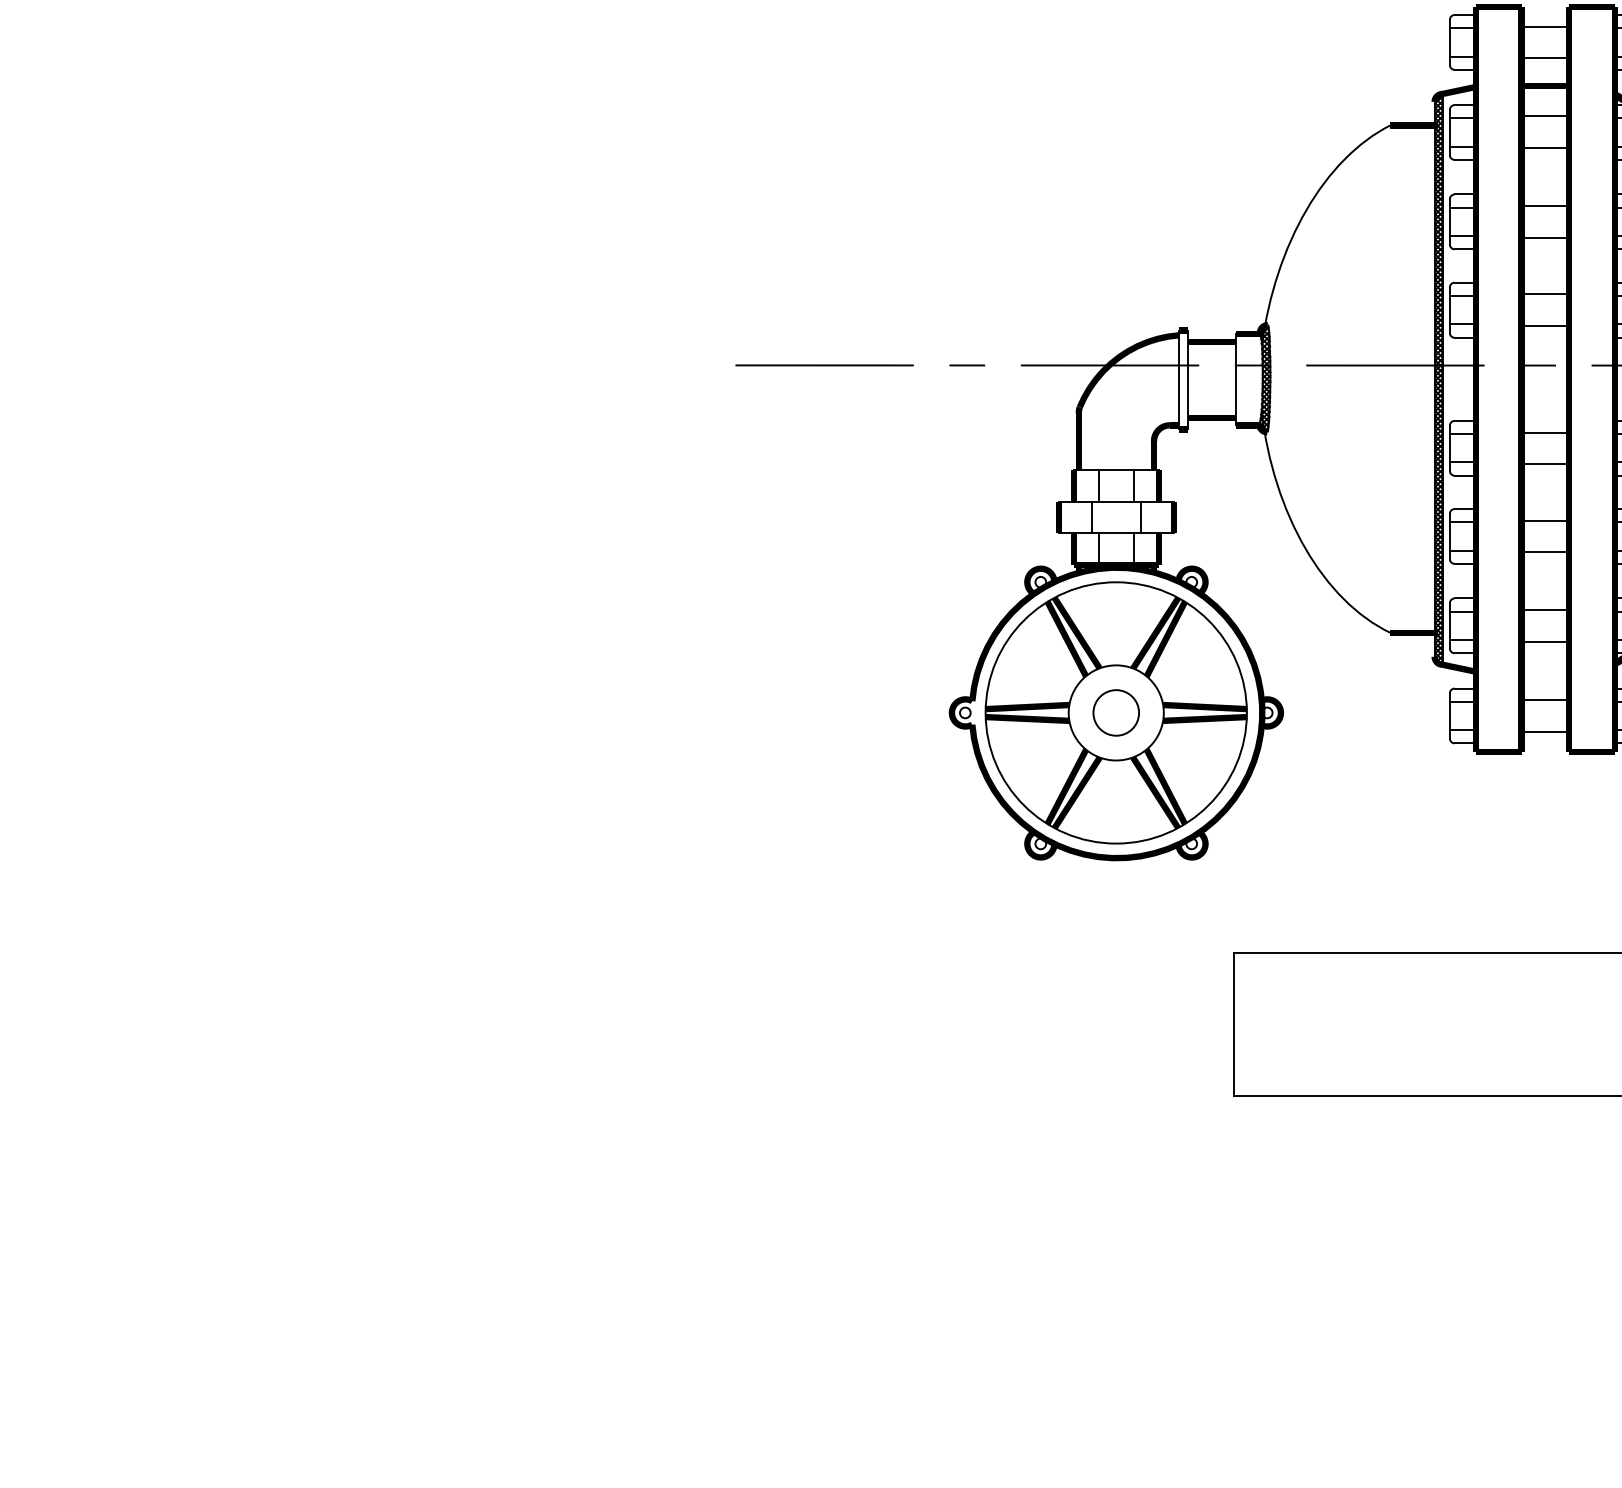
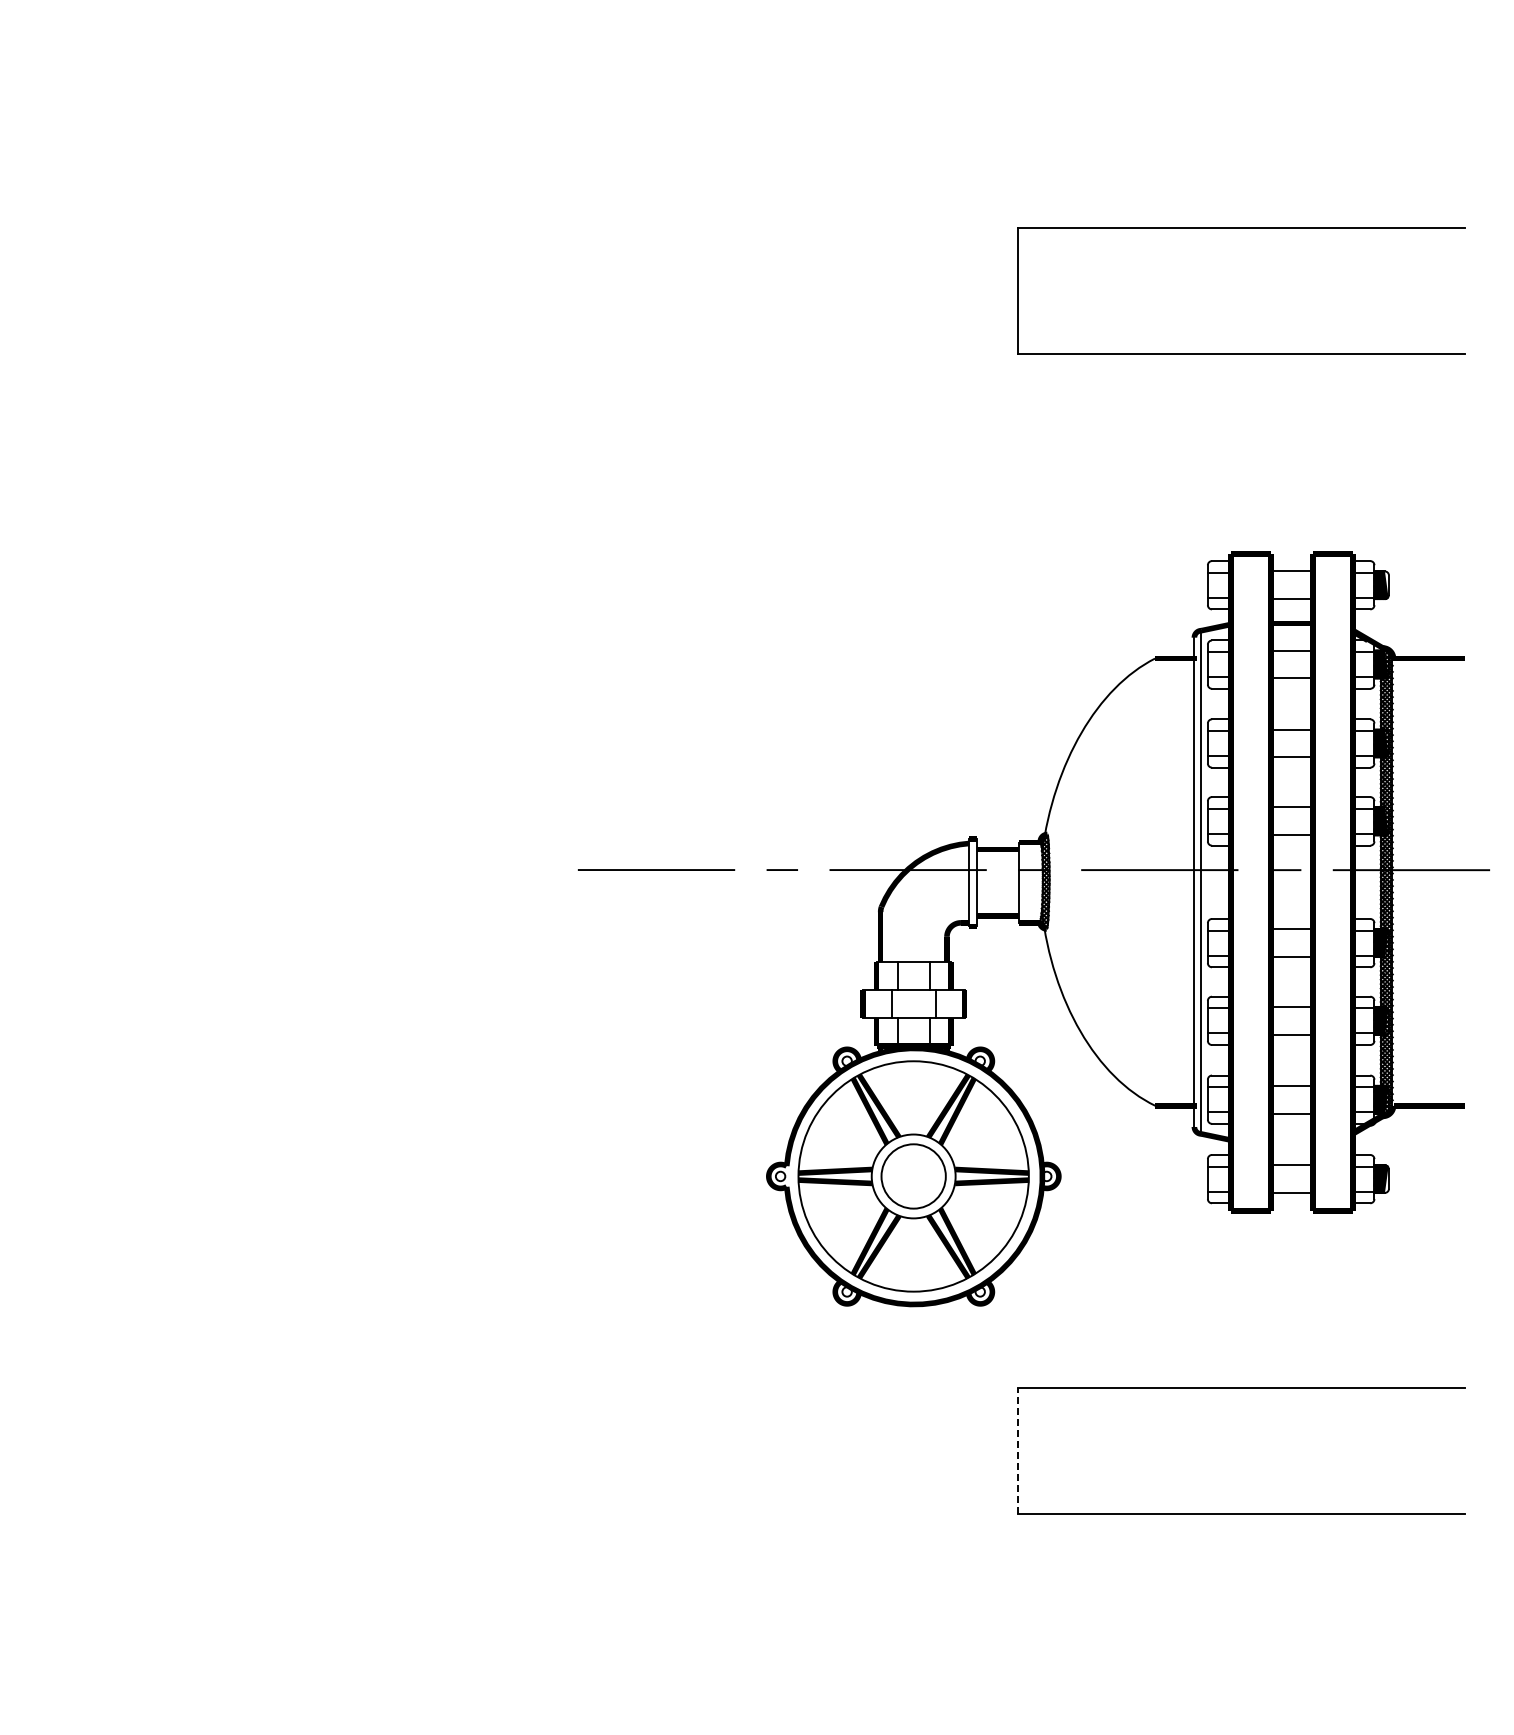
hatch: (1438, 378) -> (1197, 881), removed
circle: (1116, 712) -> (913, 1176), size x1.6
line: (1234, 1024) -> (1017, 1451), solid -> dashed

